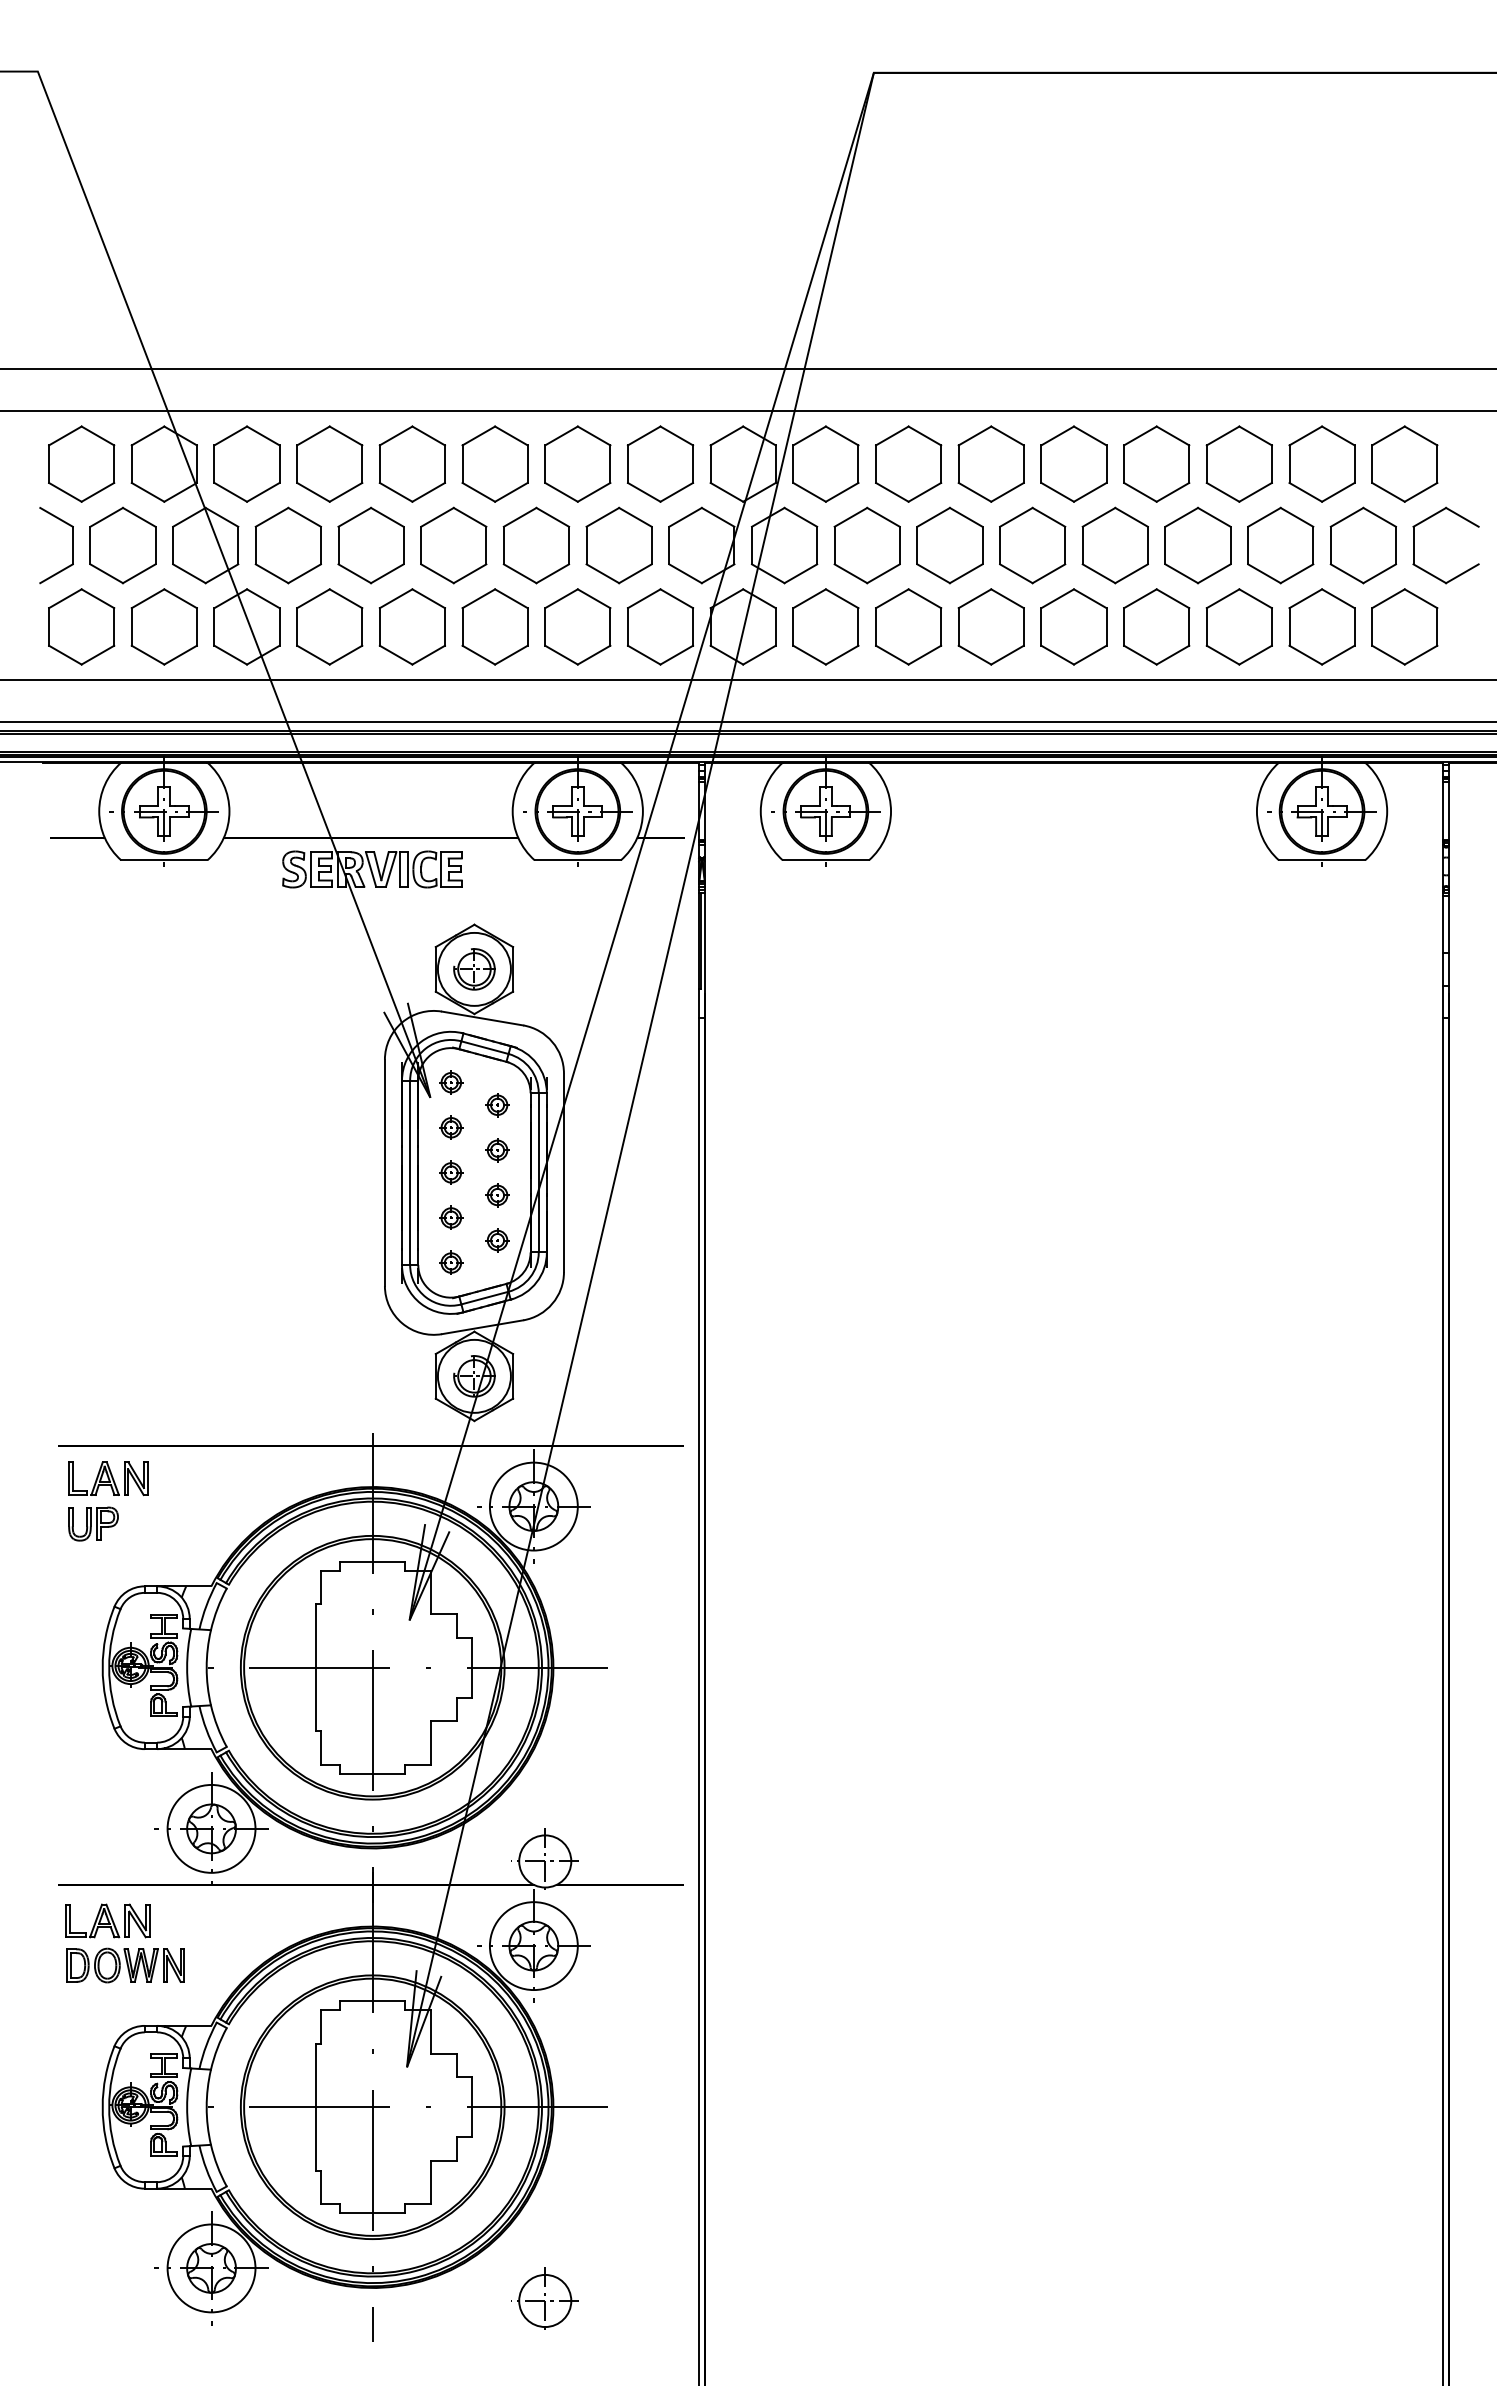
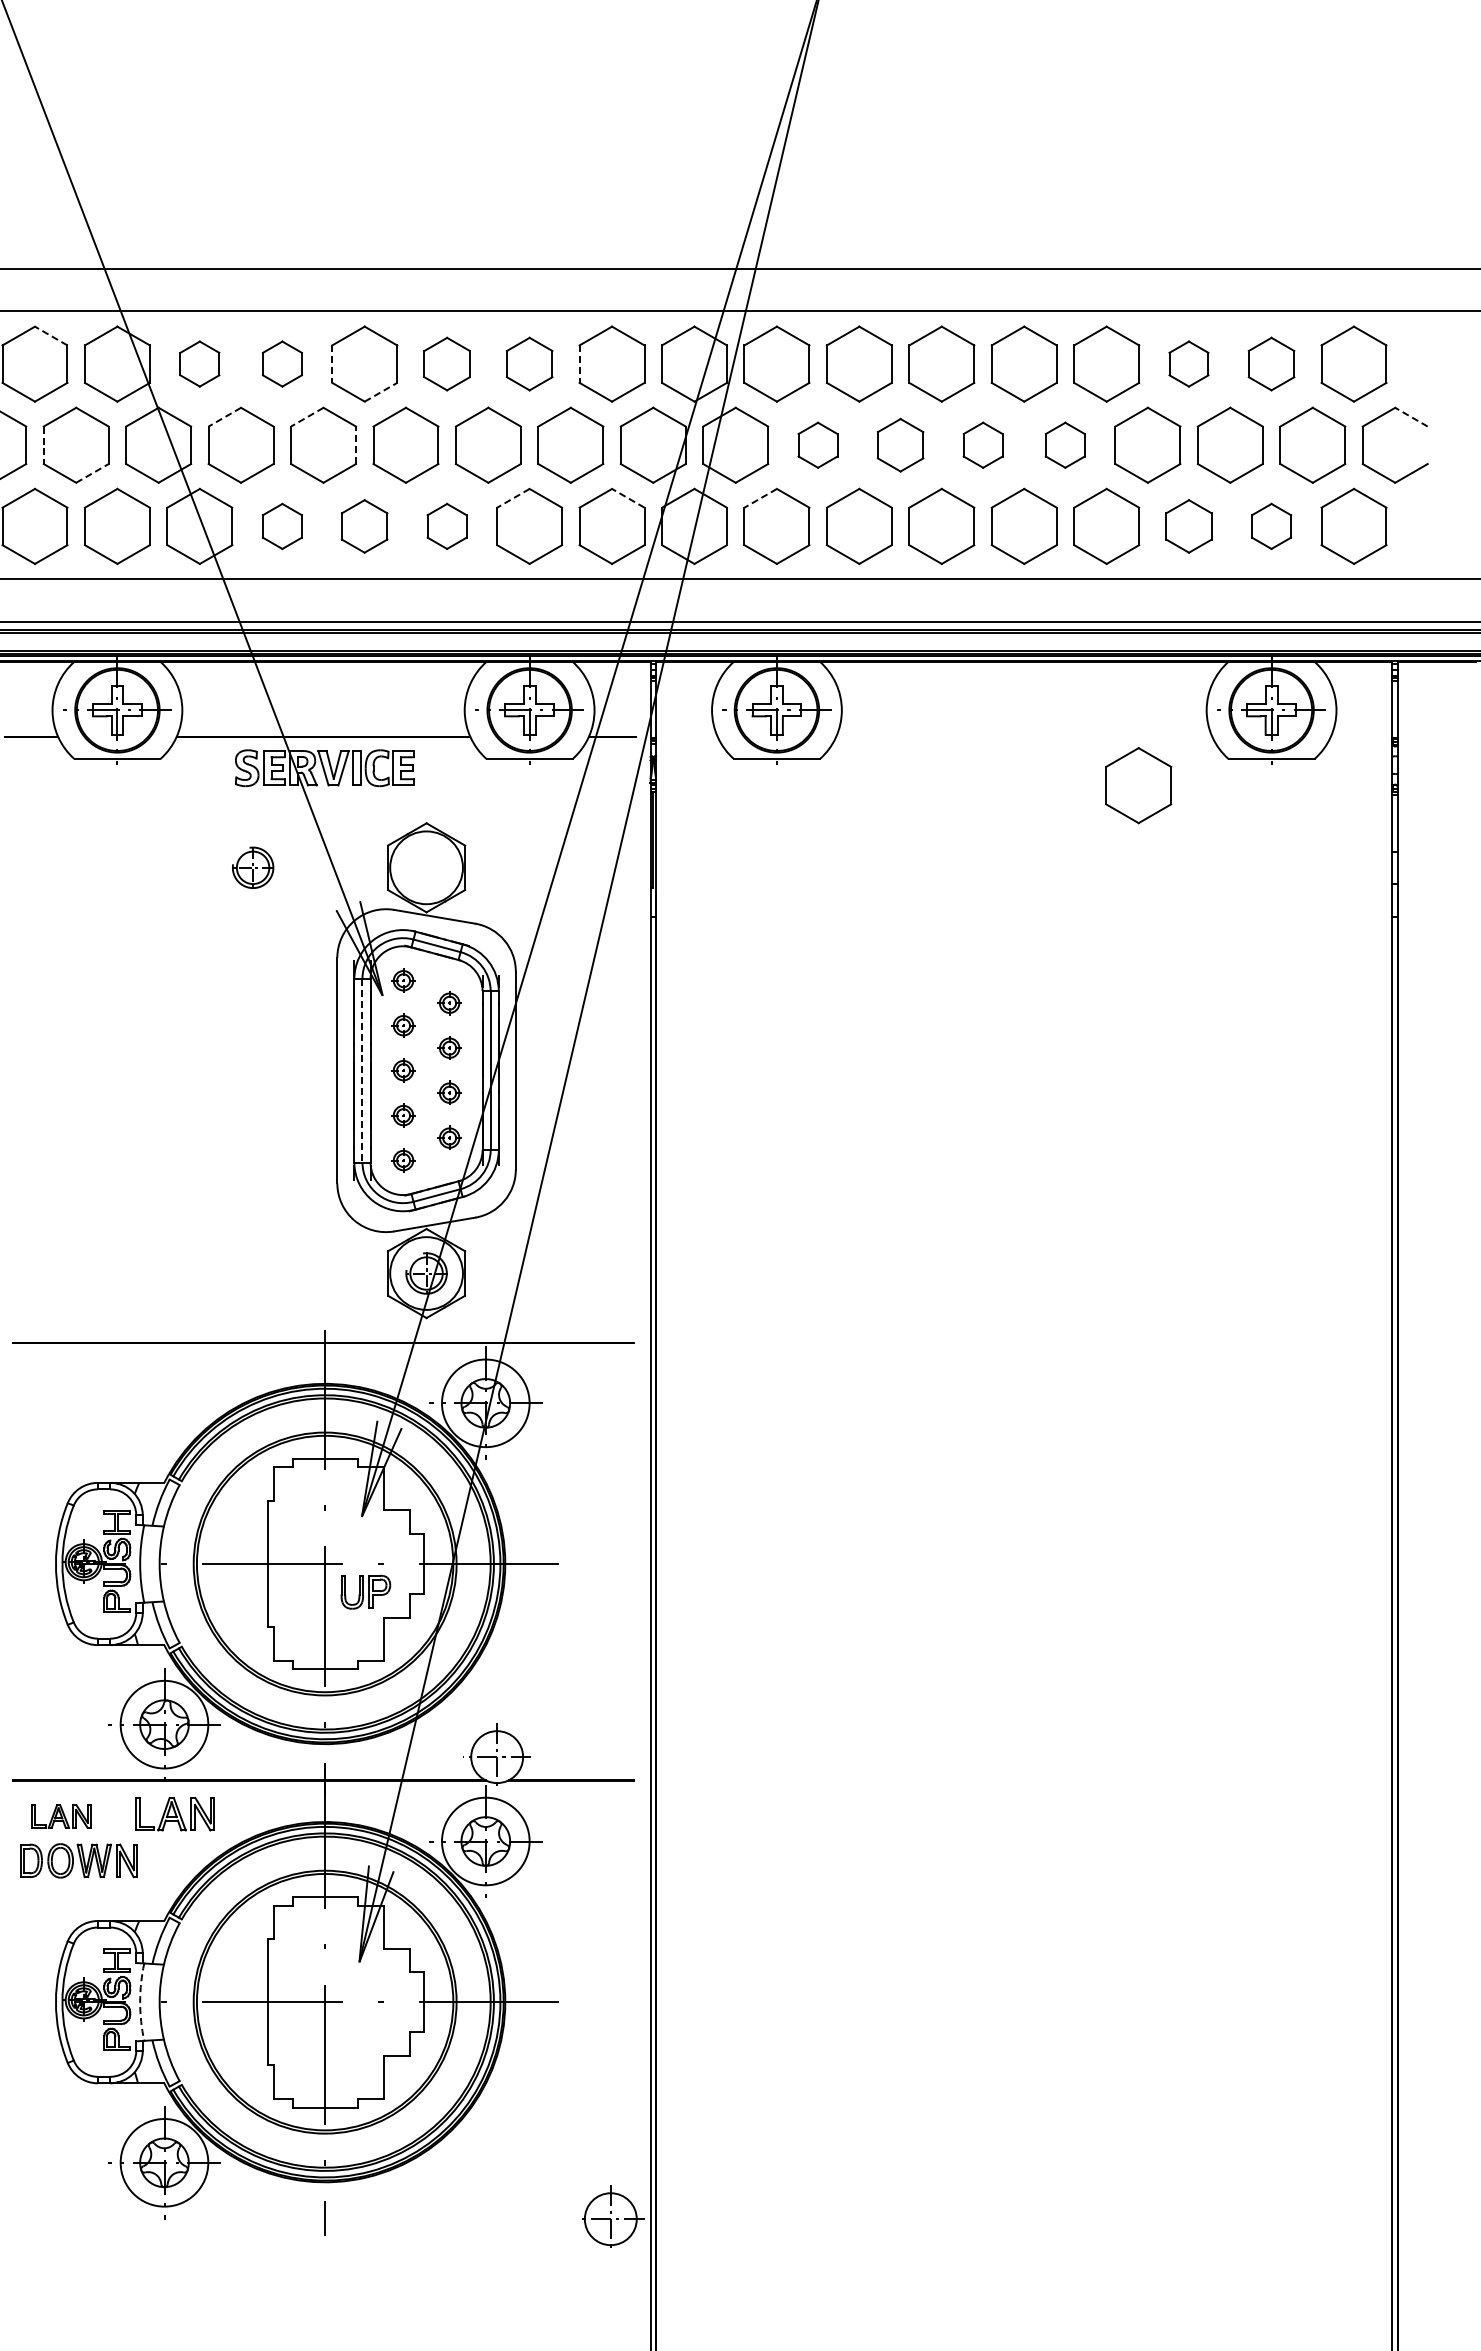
line: (97, 435) -> (50, 335), solid -> dashed
part: (246, 463) -> (199, 363), size x0.6
part: (329, 463) -> (282, 363), size x0.6
part: (494, 463) -> (446, 363), size x0.7
part: (577, 463) -> (529, 363), size x0.7
part: (1238, 463) -> (1188, 363), size x0.6
part: (1321, 463) -> (1271, 363), size x0.7
line: (379, 464) -> (331, 364), solid -> dashed
line: (627, 464) -> (579, 364), solid -> dashed
line: (428, 492) -> (380, 392), solid -> dashed
line: (272, 517) -> (225, 417), solid -> dashed
line: (354, 517) -> (307, 417), solid -> dashed
line: (1462, 517) -> (1411, 417), solid -> dashed
line: (90, 545) -> (43, 445), solid -> dashed
line: (403, 545) -> (355, 445), solid -> dashed
part: (866, 545) -> (817, 445), size x0.6
part: (949, 545) -> (900, 445), size x0.7
part: (1032, 545) -> (982, 445), size x0.6
part: (1114, 545) -> (1064, 445), size x0.6
line: (139, 573) -> (92, 473), solid -> dashed
line: (561, 598) -> (513, 498), solid -> dashed
line: (676, 598) -> (628, 498), solid -> dashed
line: (809, 598) -> (760, 498), solid -> dashed
part: (329, 626) -> (282, 525), size x0.6
part: (411, 626) -> (363, 525), size x0.7
part: (494, 626) -> (446, 525), size x0.6
part: (1238, 626) -> (1188, 525), size x0.7
part: (1321, 626) -> (1271, 525), size x0.6
part: (1188, 886) -> (1138, 785), added
part: (474, 969) -> (253, 867), moved
line: (410, 1173) -> (362, 1071), solid -> dashed
part: (108, 1478) -> (175, 1813), moved
part: (93, 1523) -> (365, 1591), moved
part: (107, 1920) -> (60, 1815), size x0.7
arc: (187, 2107) -> (140, 2002), solid -> dashed
part: (544, 2298) -> (610, 2216), moved

